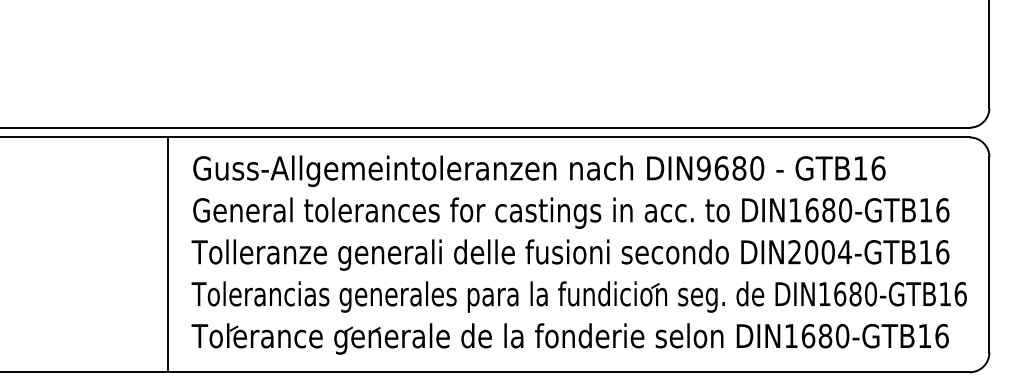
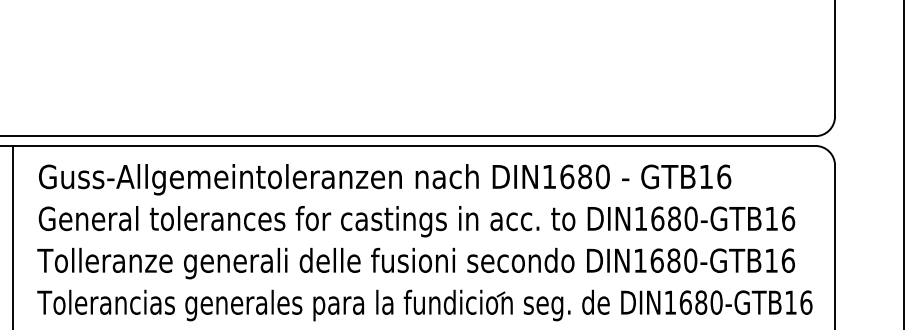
text: (703, 168) -> (549, 176), DIN9680 -> DIN1680
text: (819, 252) -> (665, 260), DIN2004-GTB16 -> DIN1680-GTB16

